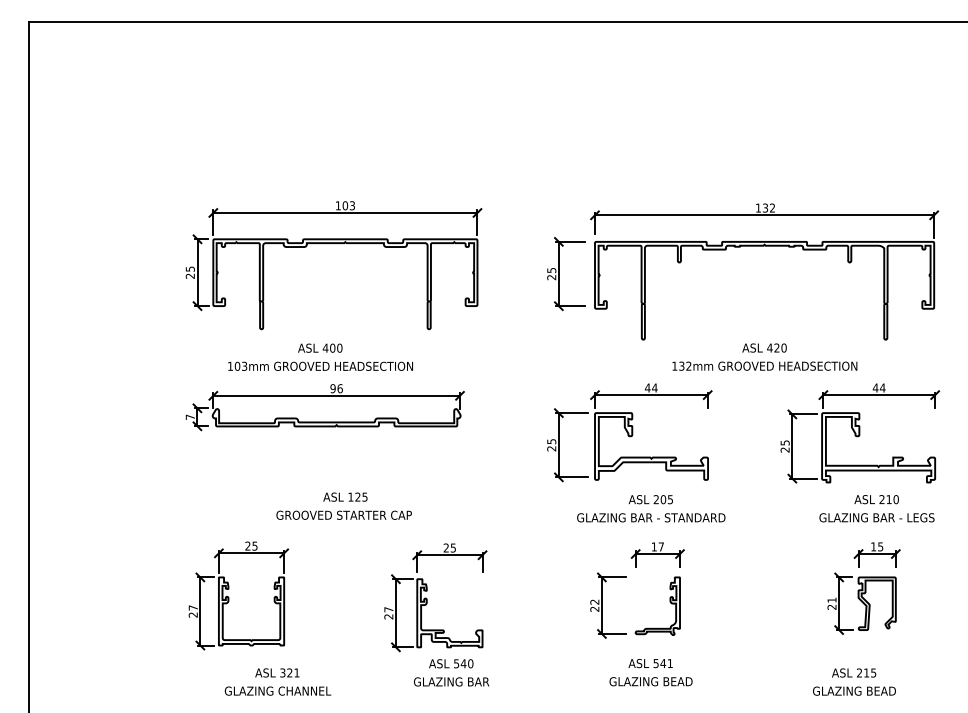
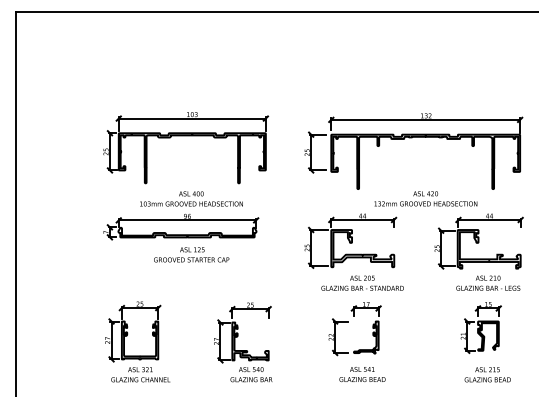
text: (320, 356) -> (191, 198), moved
text: (343, 505) -> (191, 254), moved
text: (277, 681) -> (140, 374), moved
text: (853, 681) -> (487, 374), moved

